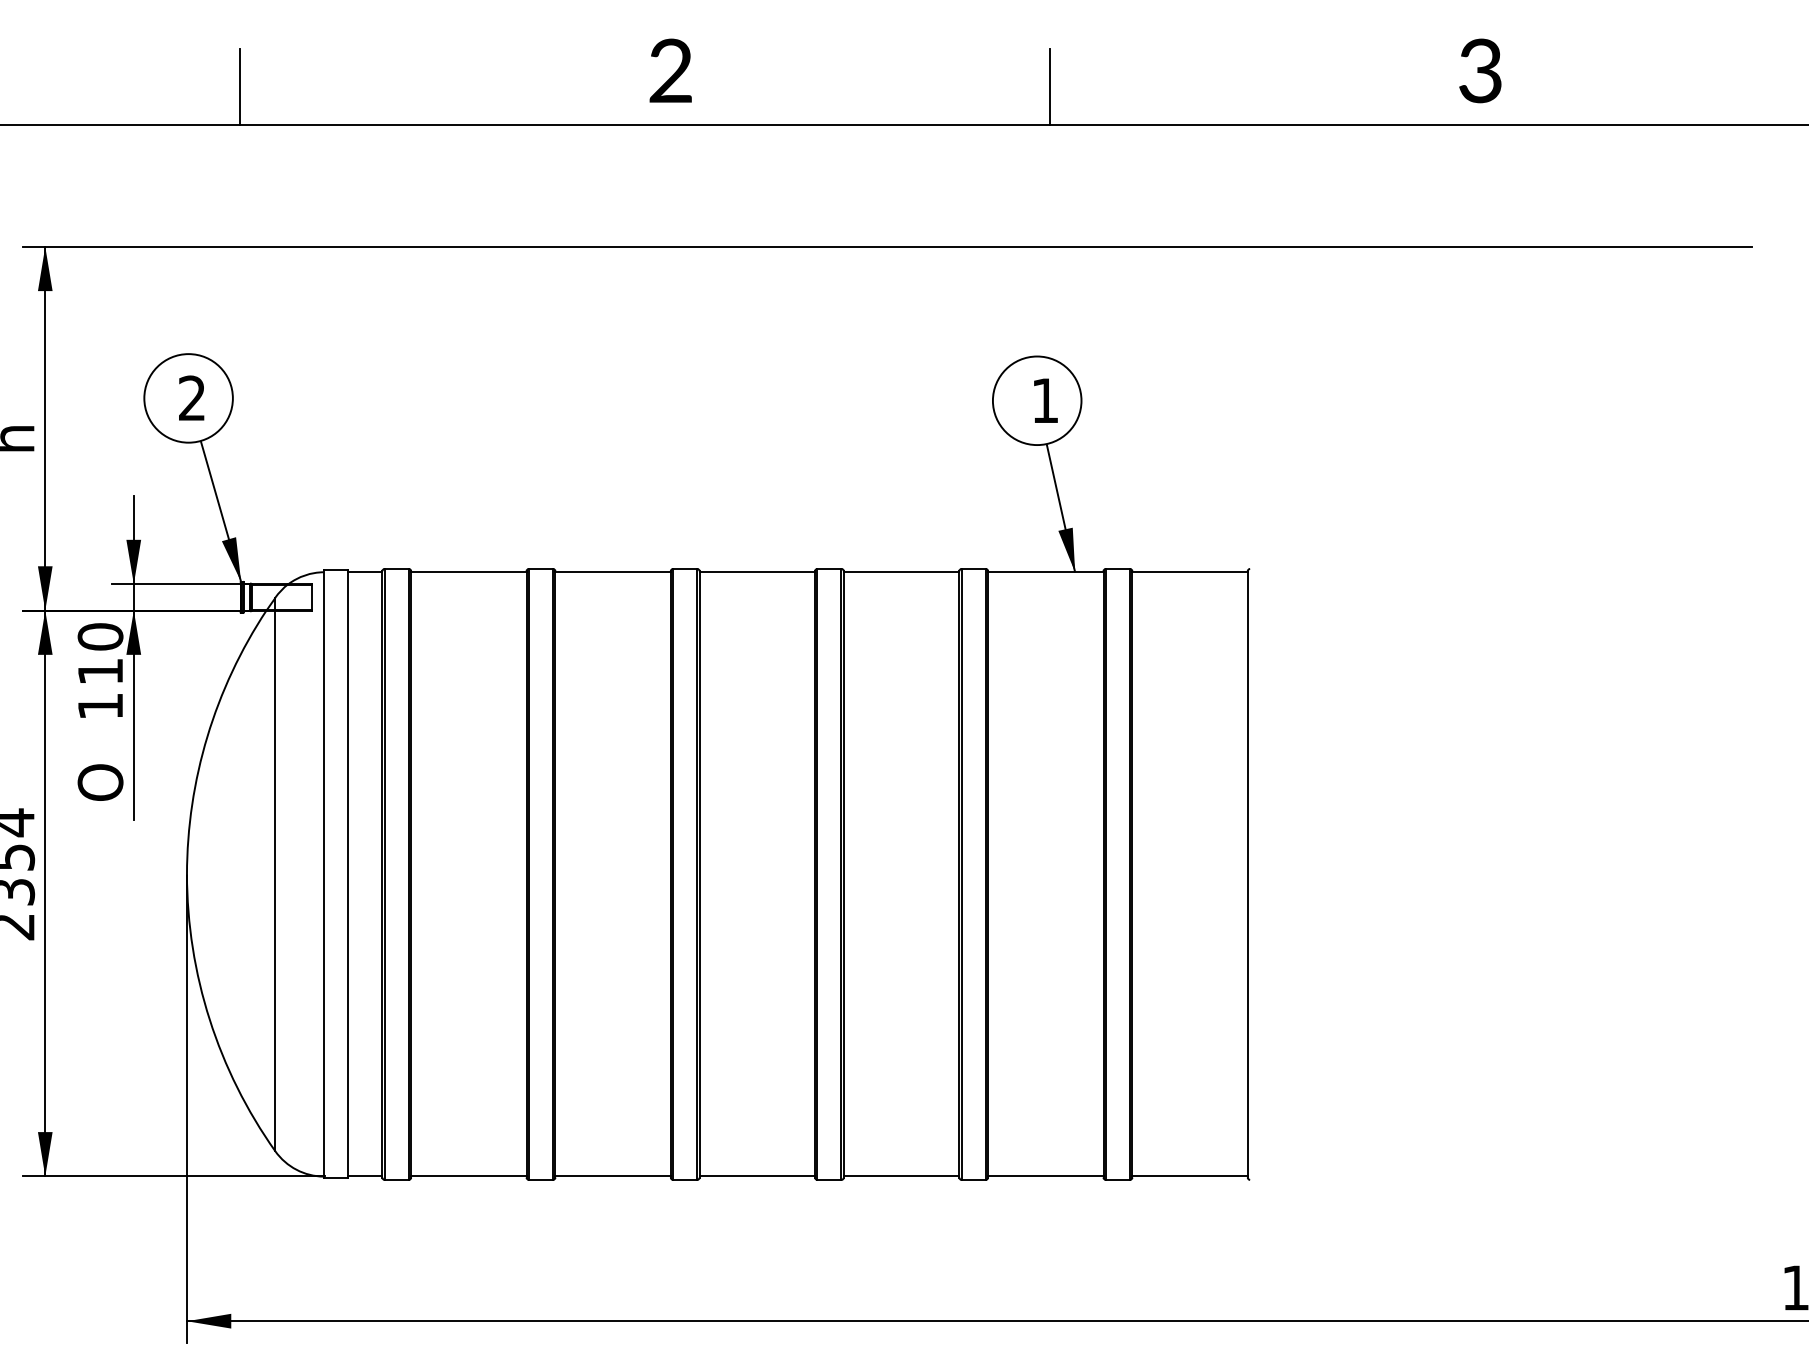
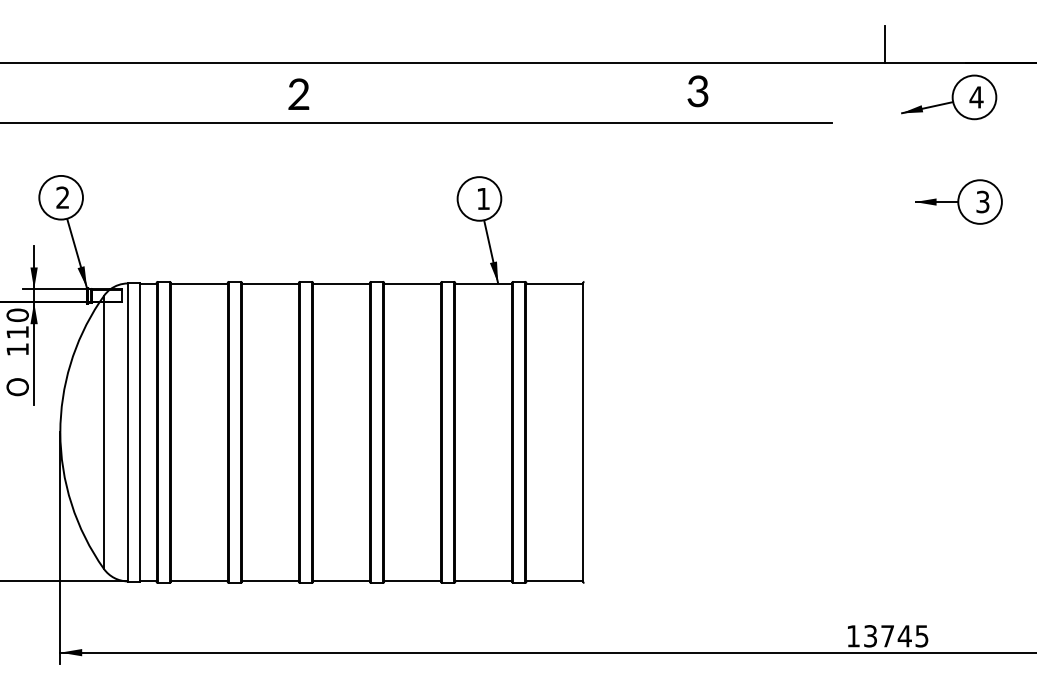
text: (670, 69) -> (298, 93), moved
text: (1479, 71) -> (697, 91), moved
line: (240, 85) -> (86, 43), removed
line: (1049, 85) -> (485, 43), removed

